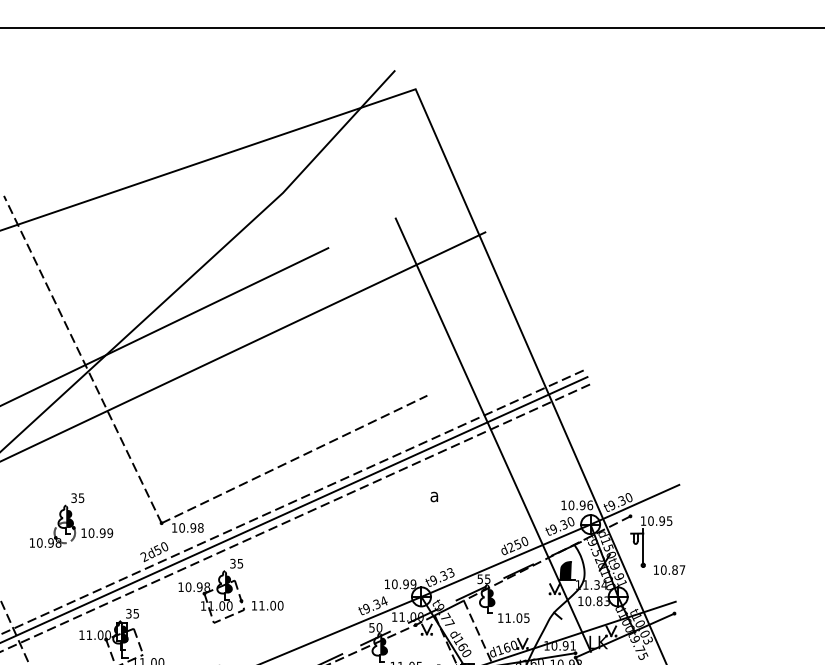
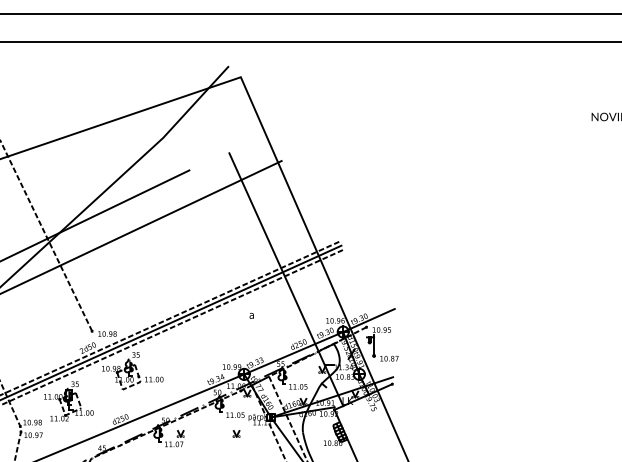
line: (293, 458) -> (169, 293), removed
part: (71, 520) -> (39, 329), removed
fill: (565, 569) -> (328, 358), removed

